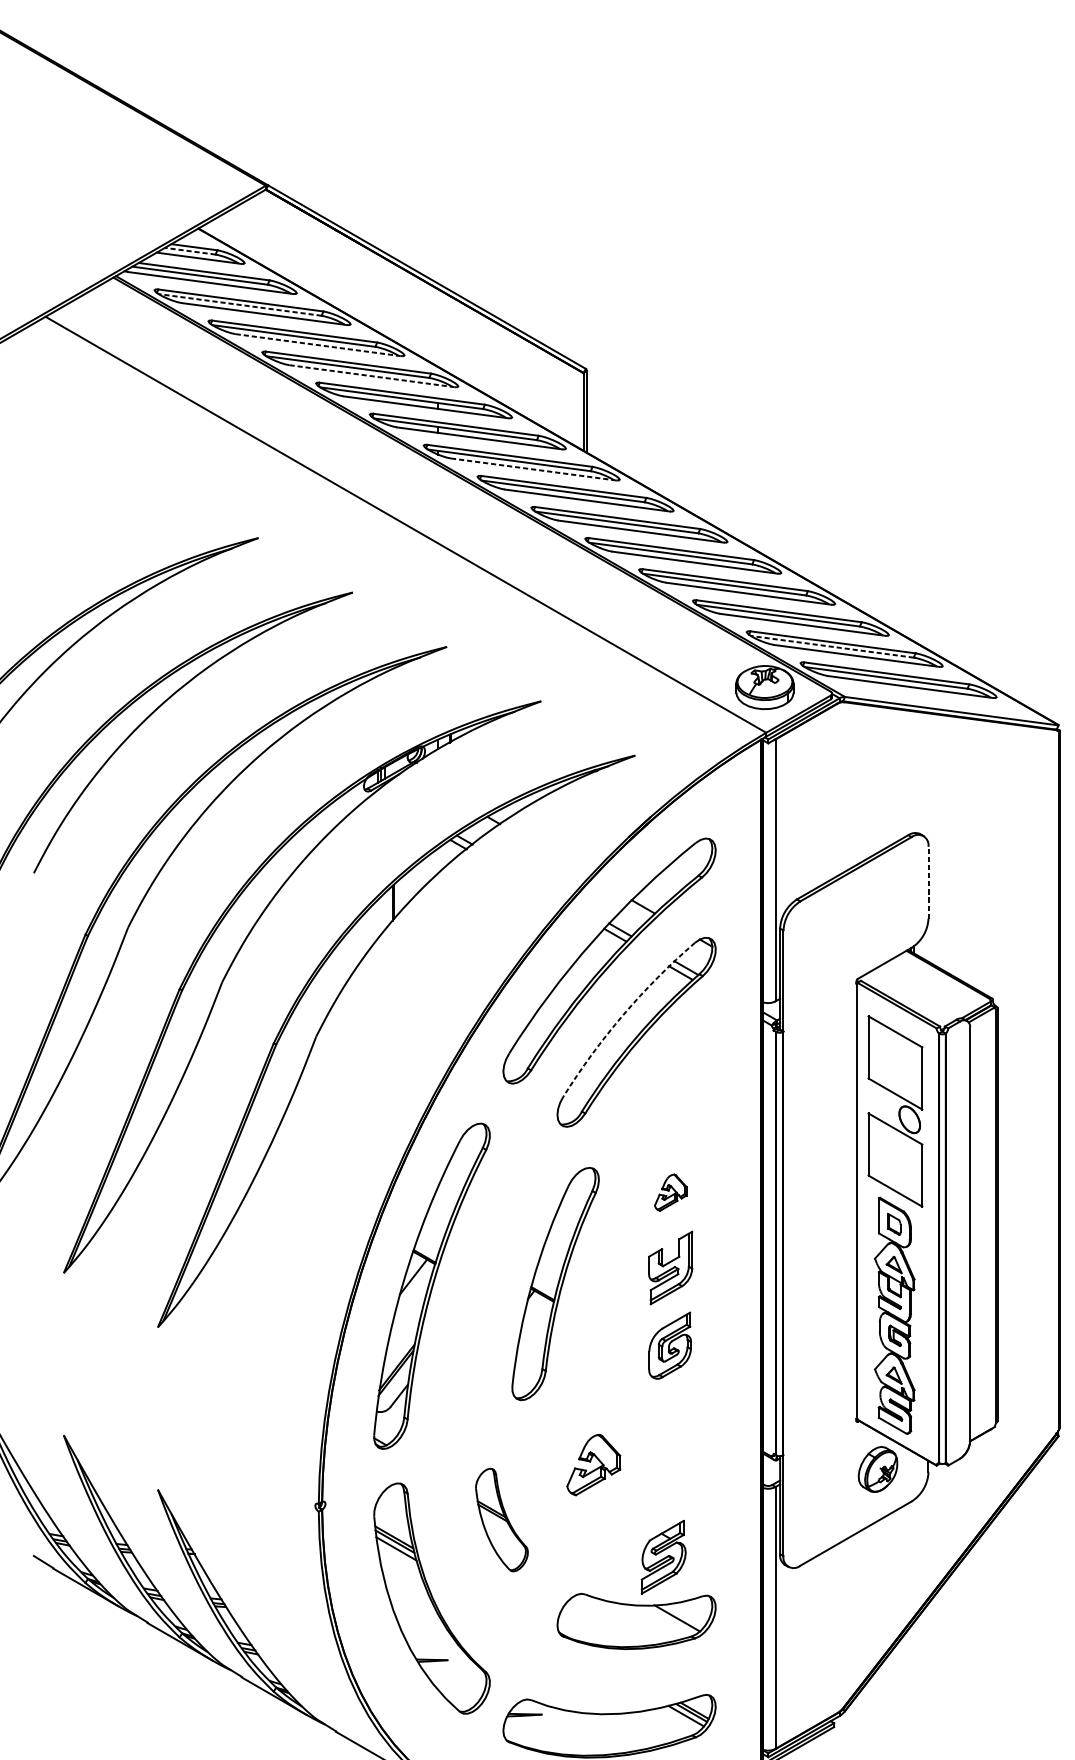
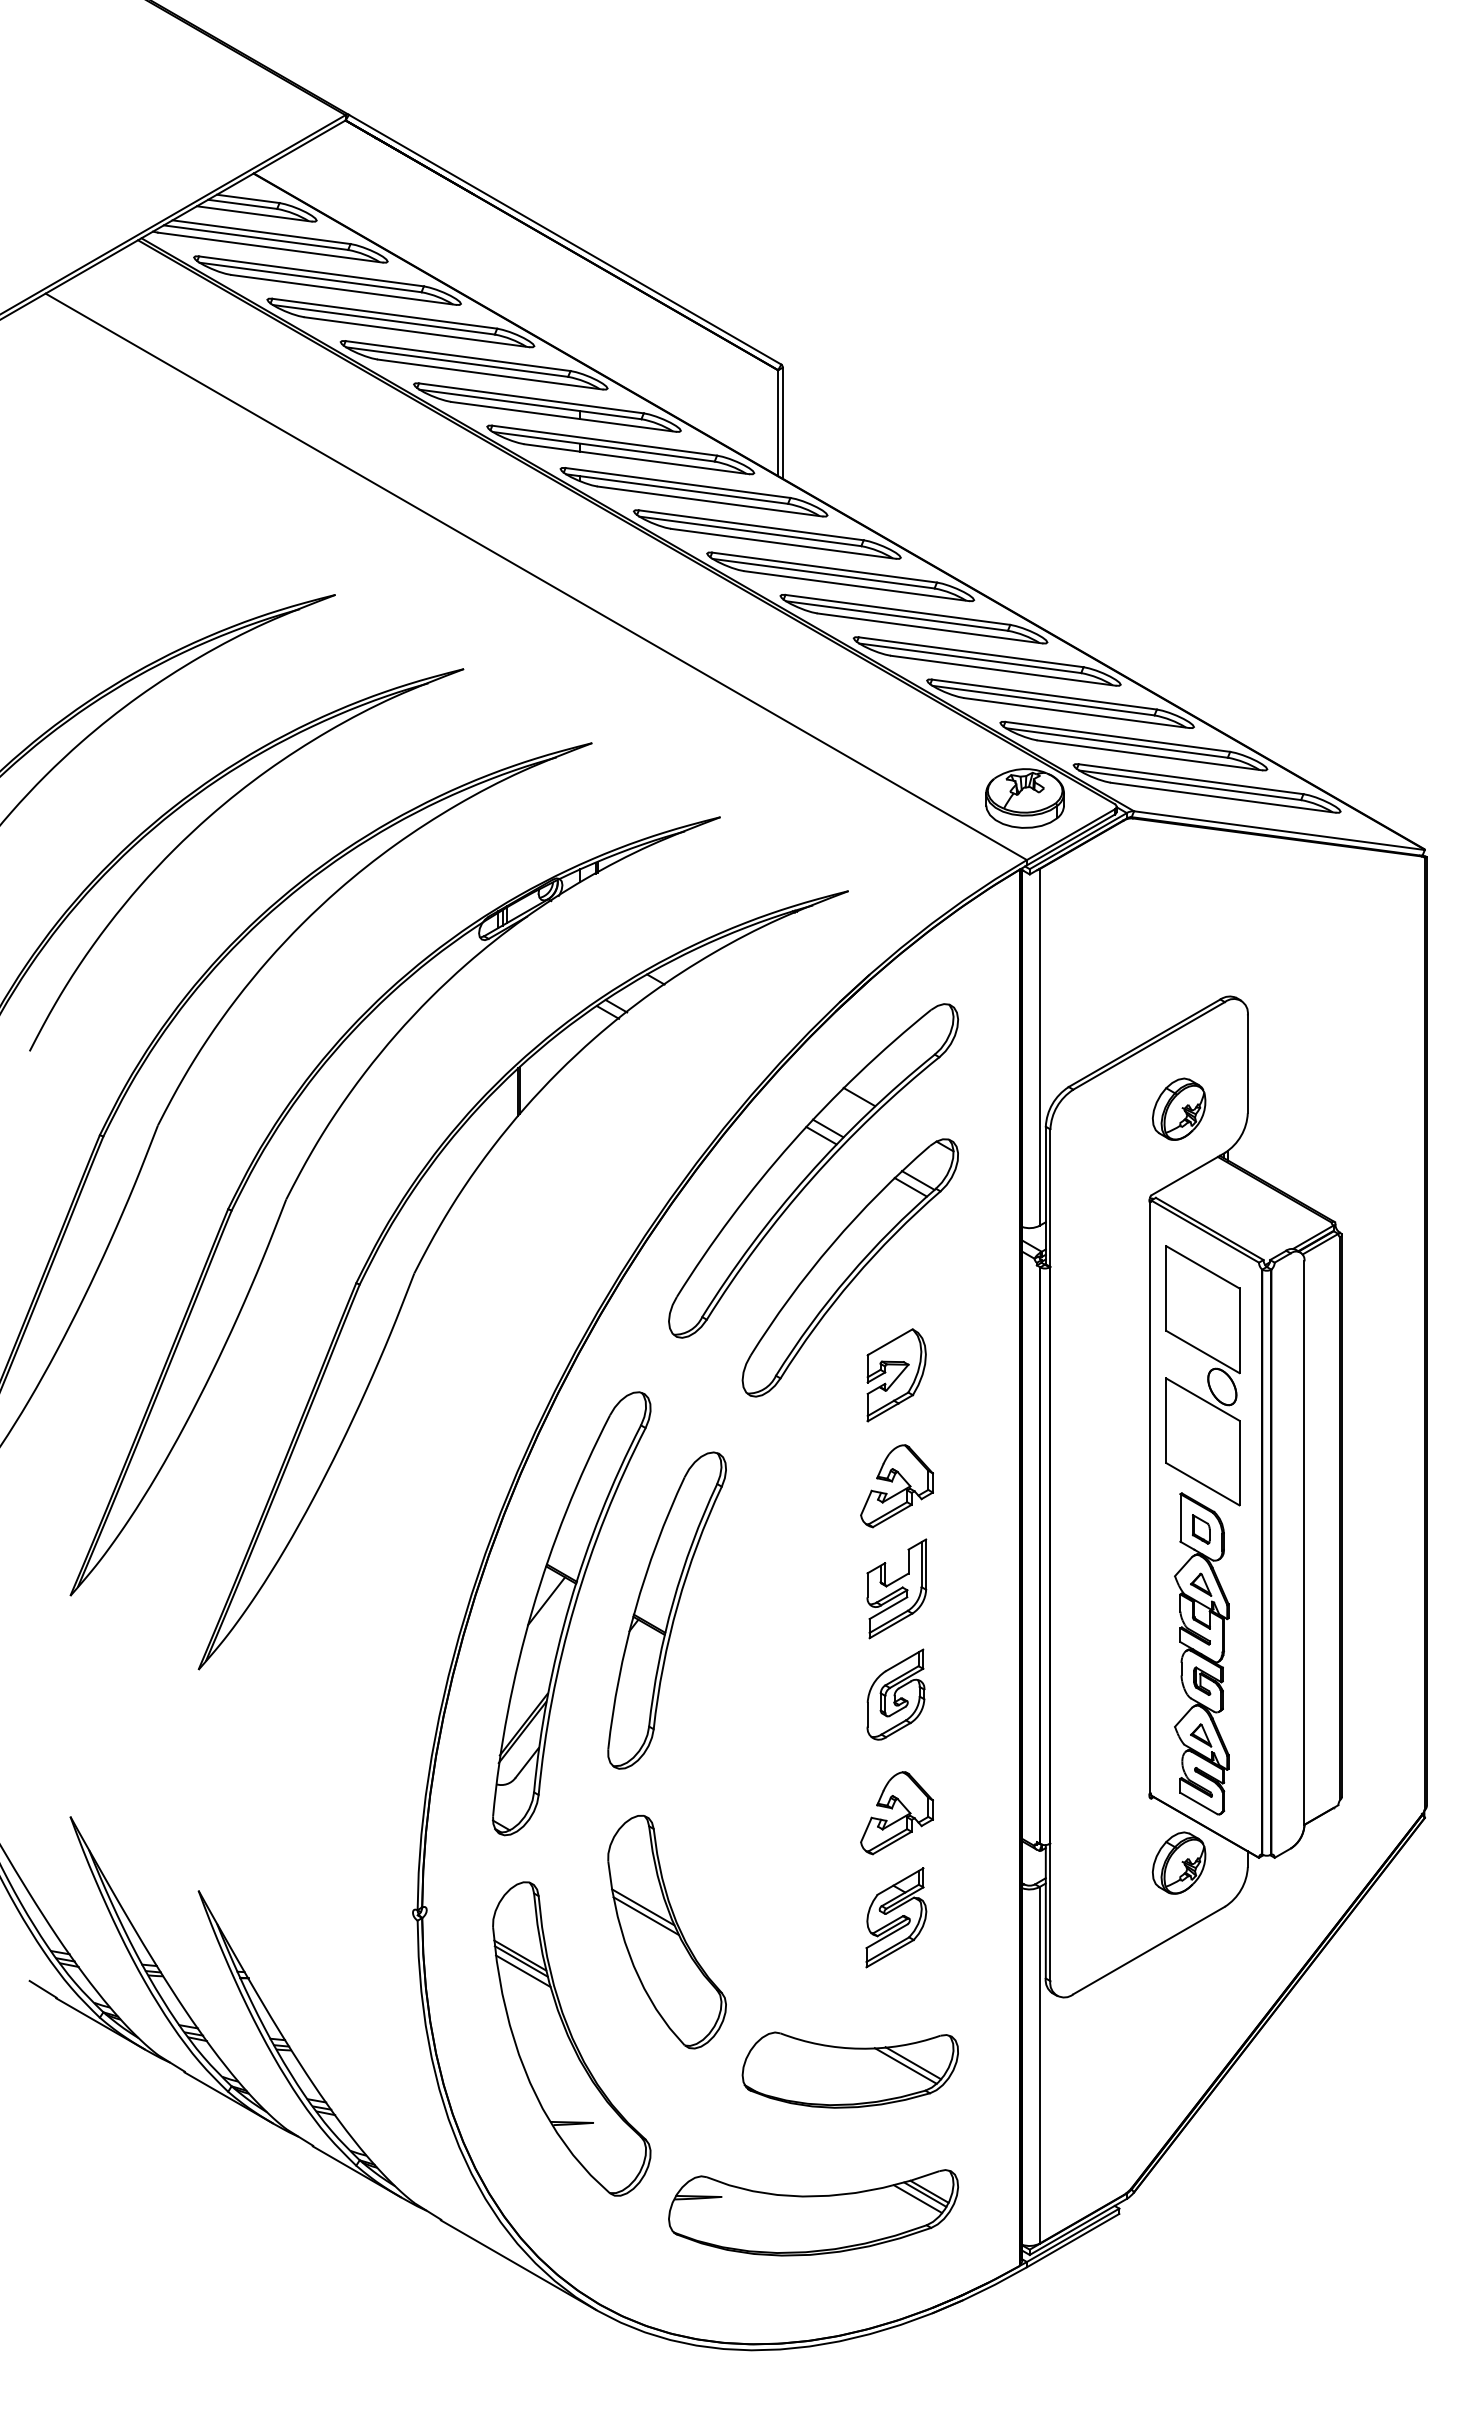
line: (190, 251) -> (242, 204), dashed -> solid
line: (240, 304) -> (310, 277), dashed -> solid
line: (318, 345) -> (417, 332), dashed -> solid
line: (372, 376) -> (490, 374), dashed -> solid
line: (533, 469) -> (710, 501), dashed -> solid
line: (832, 646) -> (1116, 742), dashed -> solid
line: (928, 882) -> (1247, 1064), dashed -> solid
part: (878, 915) -> (1179, 1108), added
arc: (623, 1015) -> (832, 1244), dashed -> solid
part: (670, 1111) -> (896, 1375), added
part: (670, 1192) -> (896, 1486), size x1.67
part: (555, 1283) -> (666, 1610), moved
part: (593, 1465) -> (896, 1813), moved
part: (501, 1519) -> (666, 1931), size x1.67
part: (663, 1557) -> (896, 1917), moved
line: (682, 1616) -> (913, 2063), added

